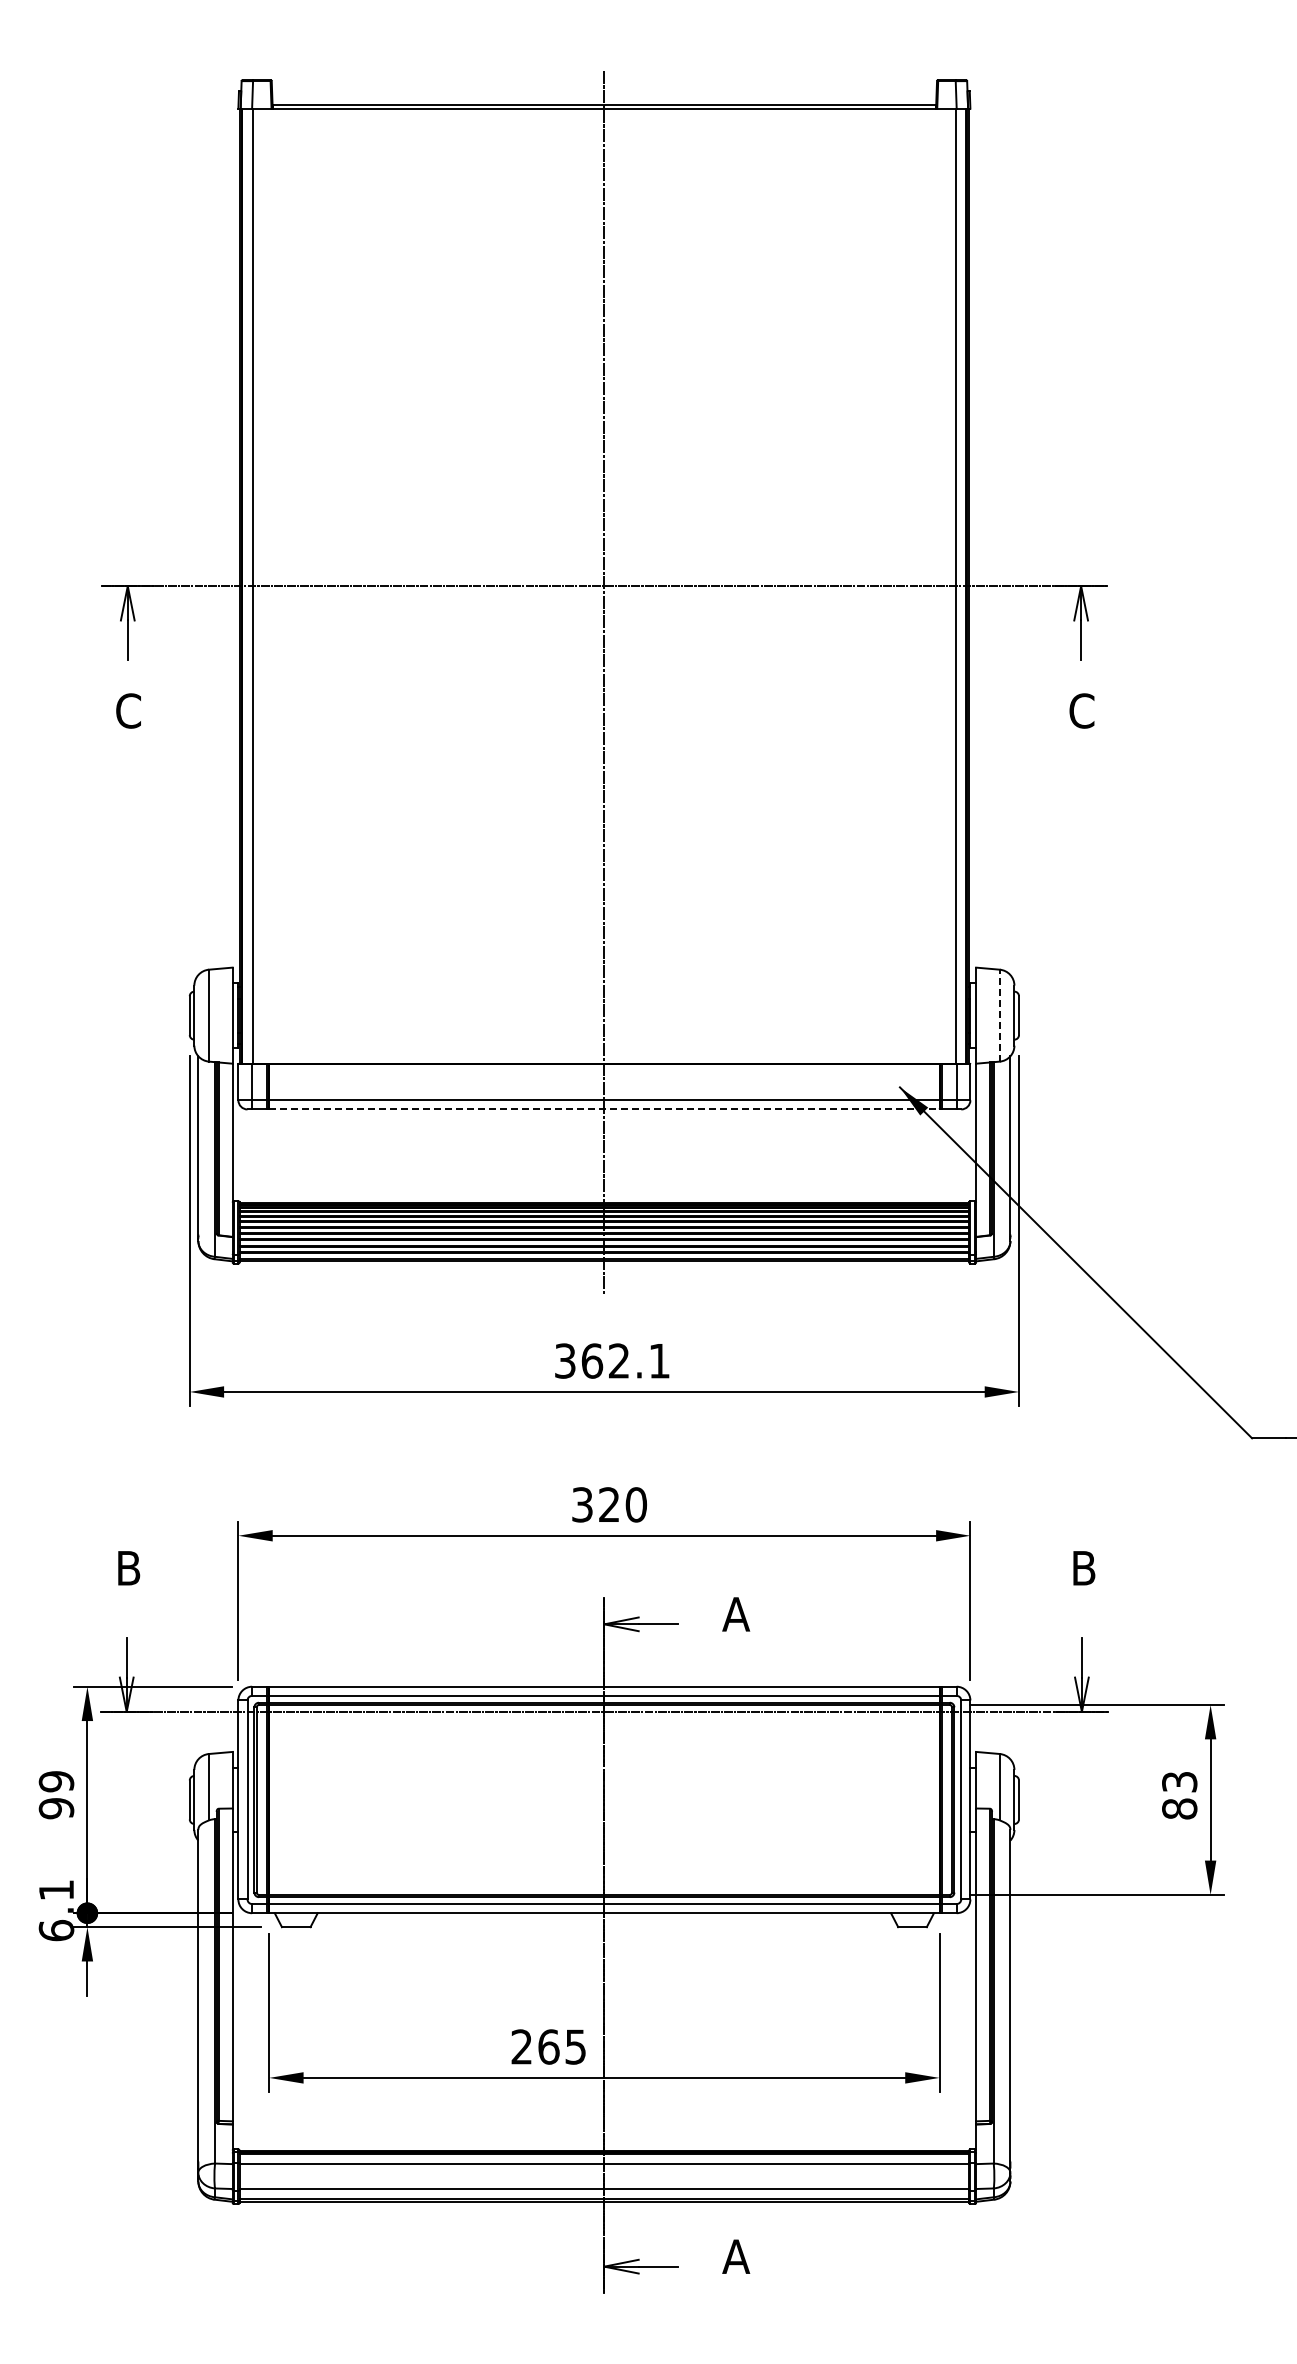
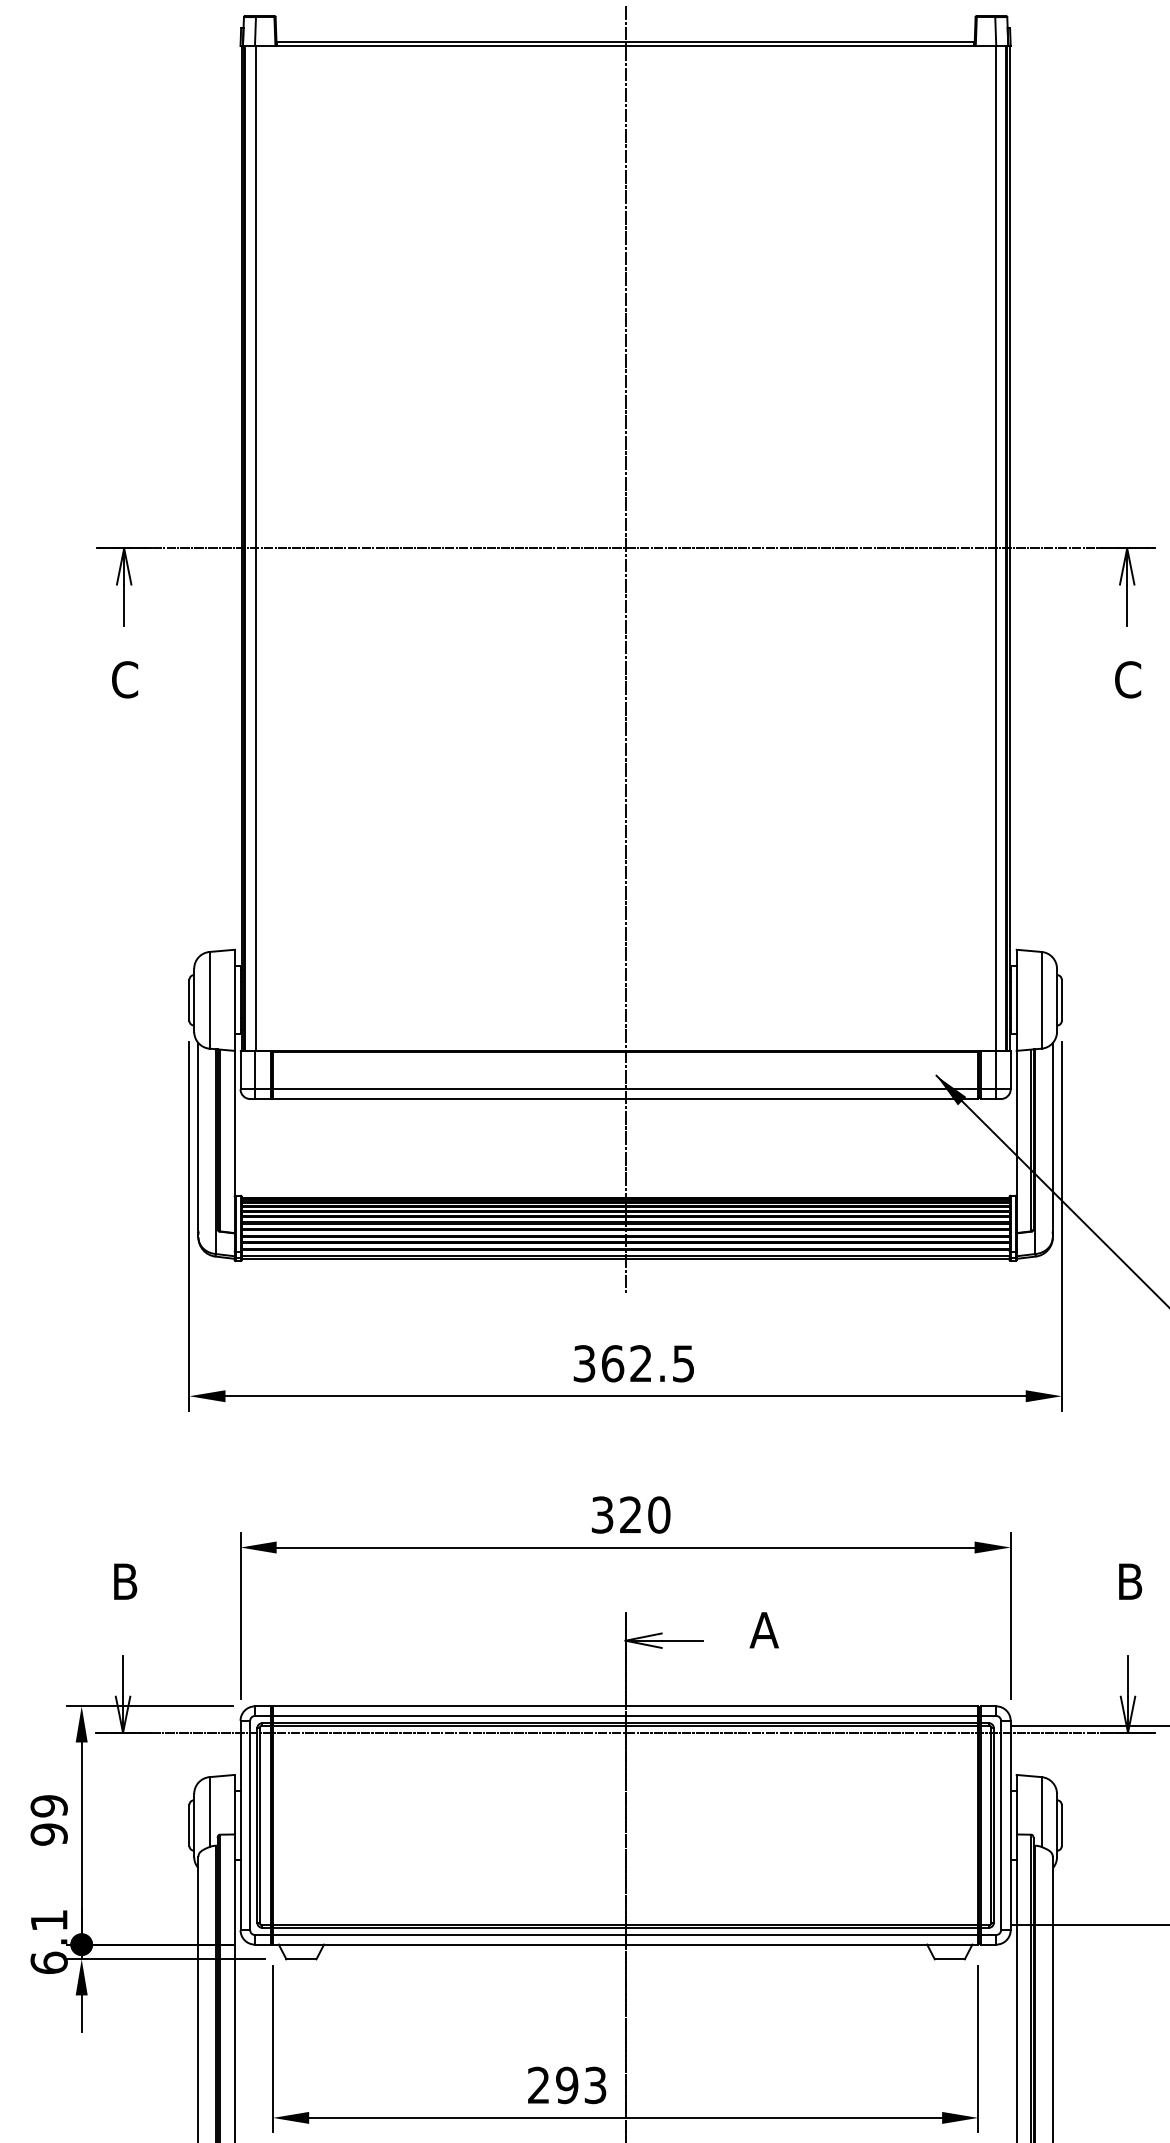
line: (999, 1015) -> (1041, 1000), dashed -> solid
line: (604, 1109) -> (625, 1099), dashed -> solid
text: (659, 1361) -> (683, 1364), 362.1 -> 362.5
text: (561, 2046) -> (580, 2084), 265 -> 293

